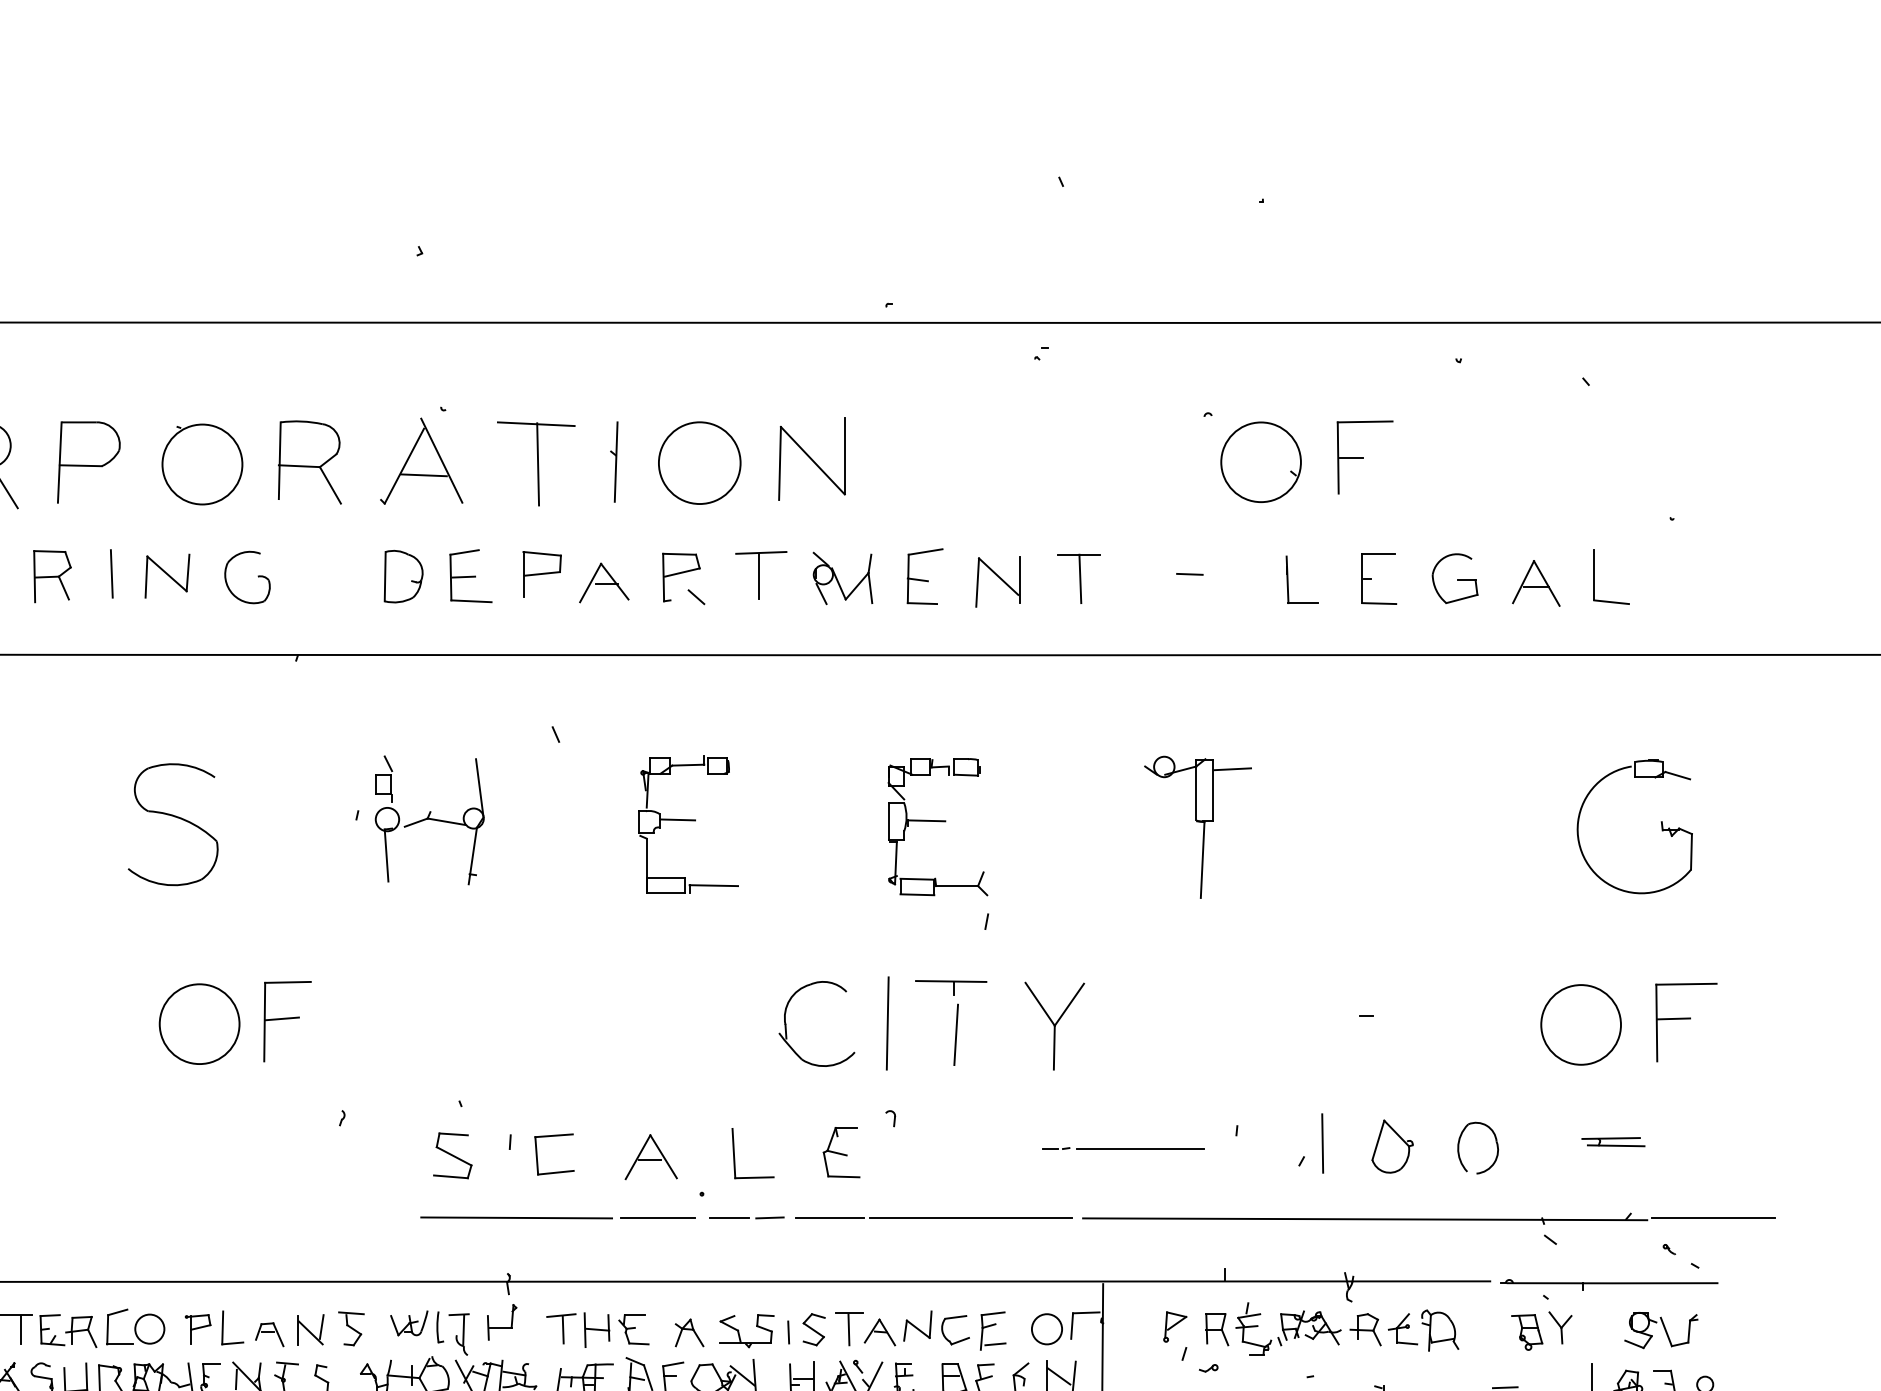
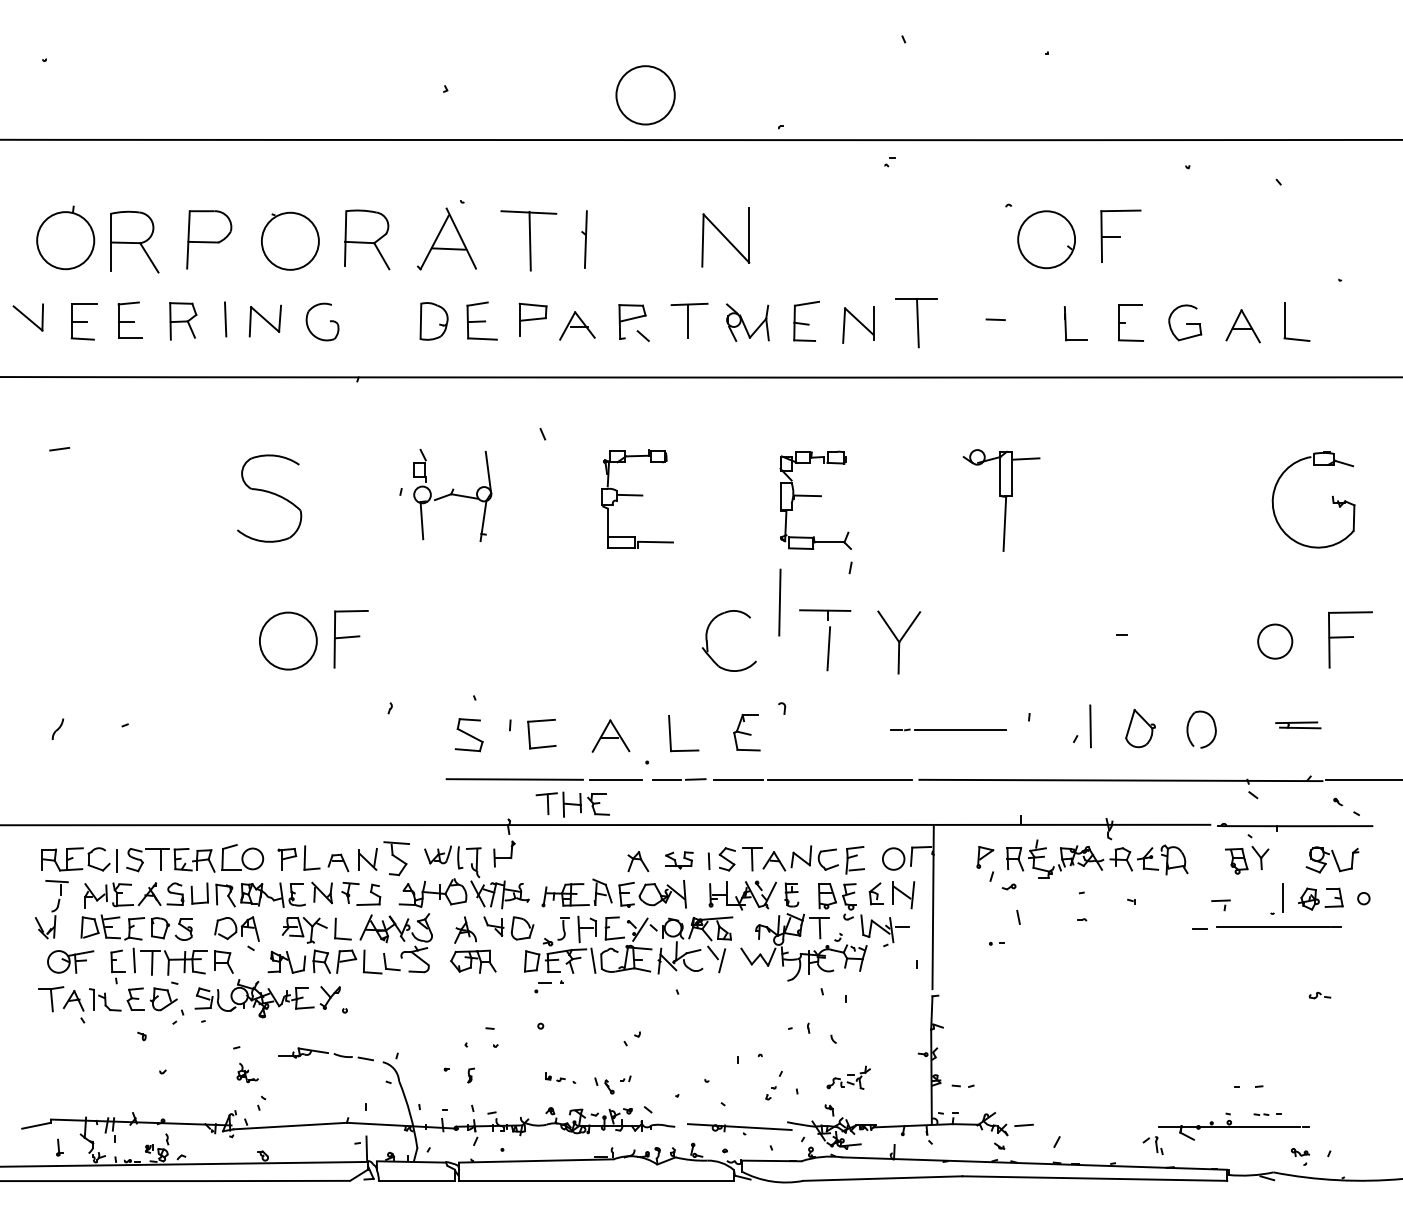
circle: (699, 463) -> (645, 95), moved
part: (1078, 578) -> (916, 322), size x1.4
line: (887, 1023) -> (779, 602), moved
circle: (1580, 1024) -> (1274, 641), size x0.6
part: (351, 1328) -> (396, 858), size x1.4
part: (597, 1329) -> (572, 804), moved
part: (747, 1331) -> (679, 860), size x0.7

